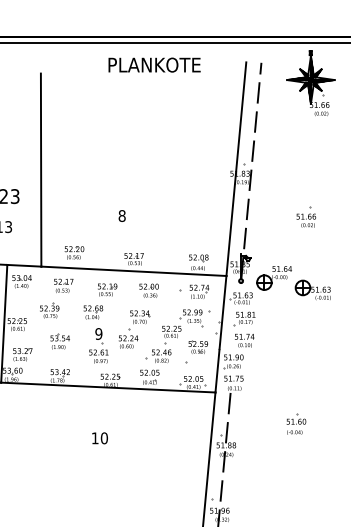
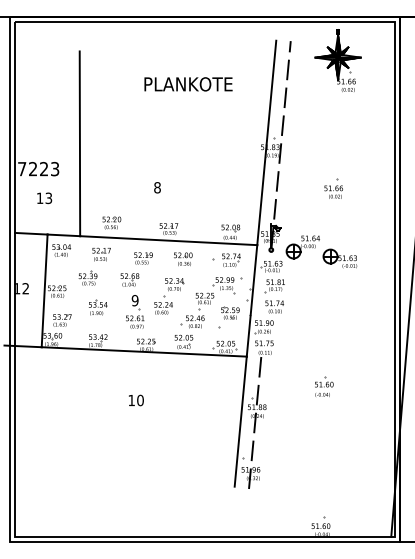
text: (154, 65) -> (188, 84), moved

